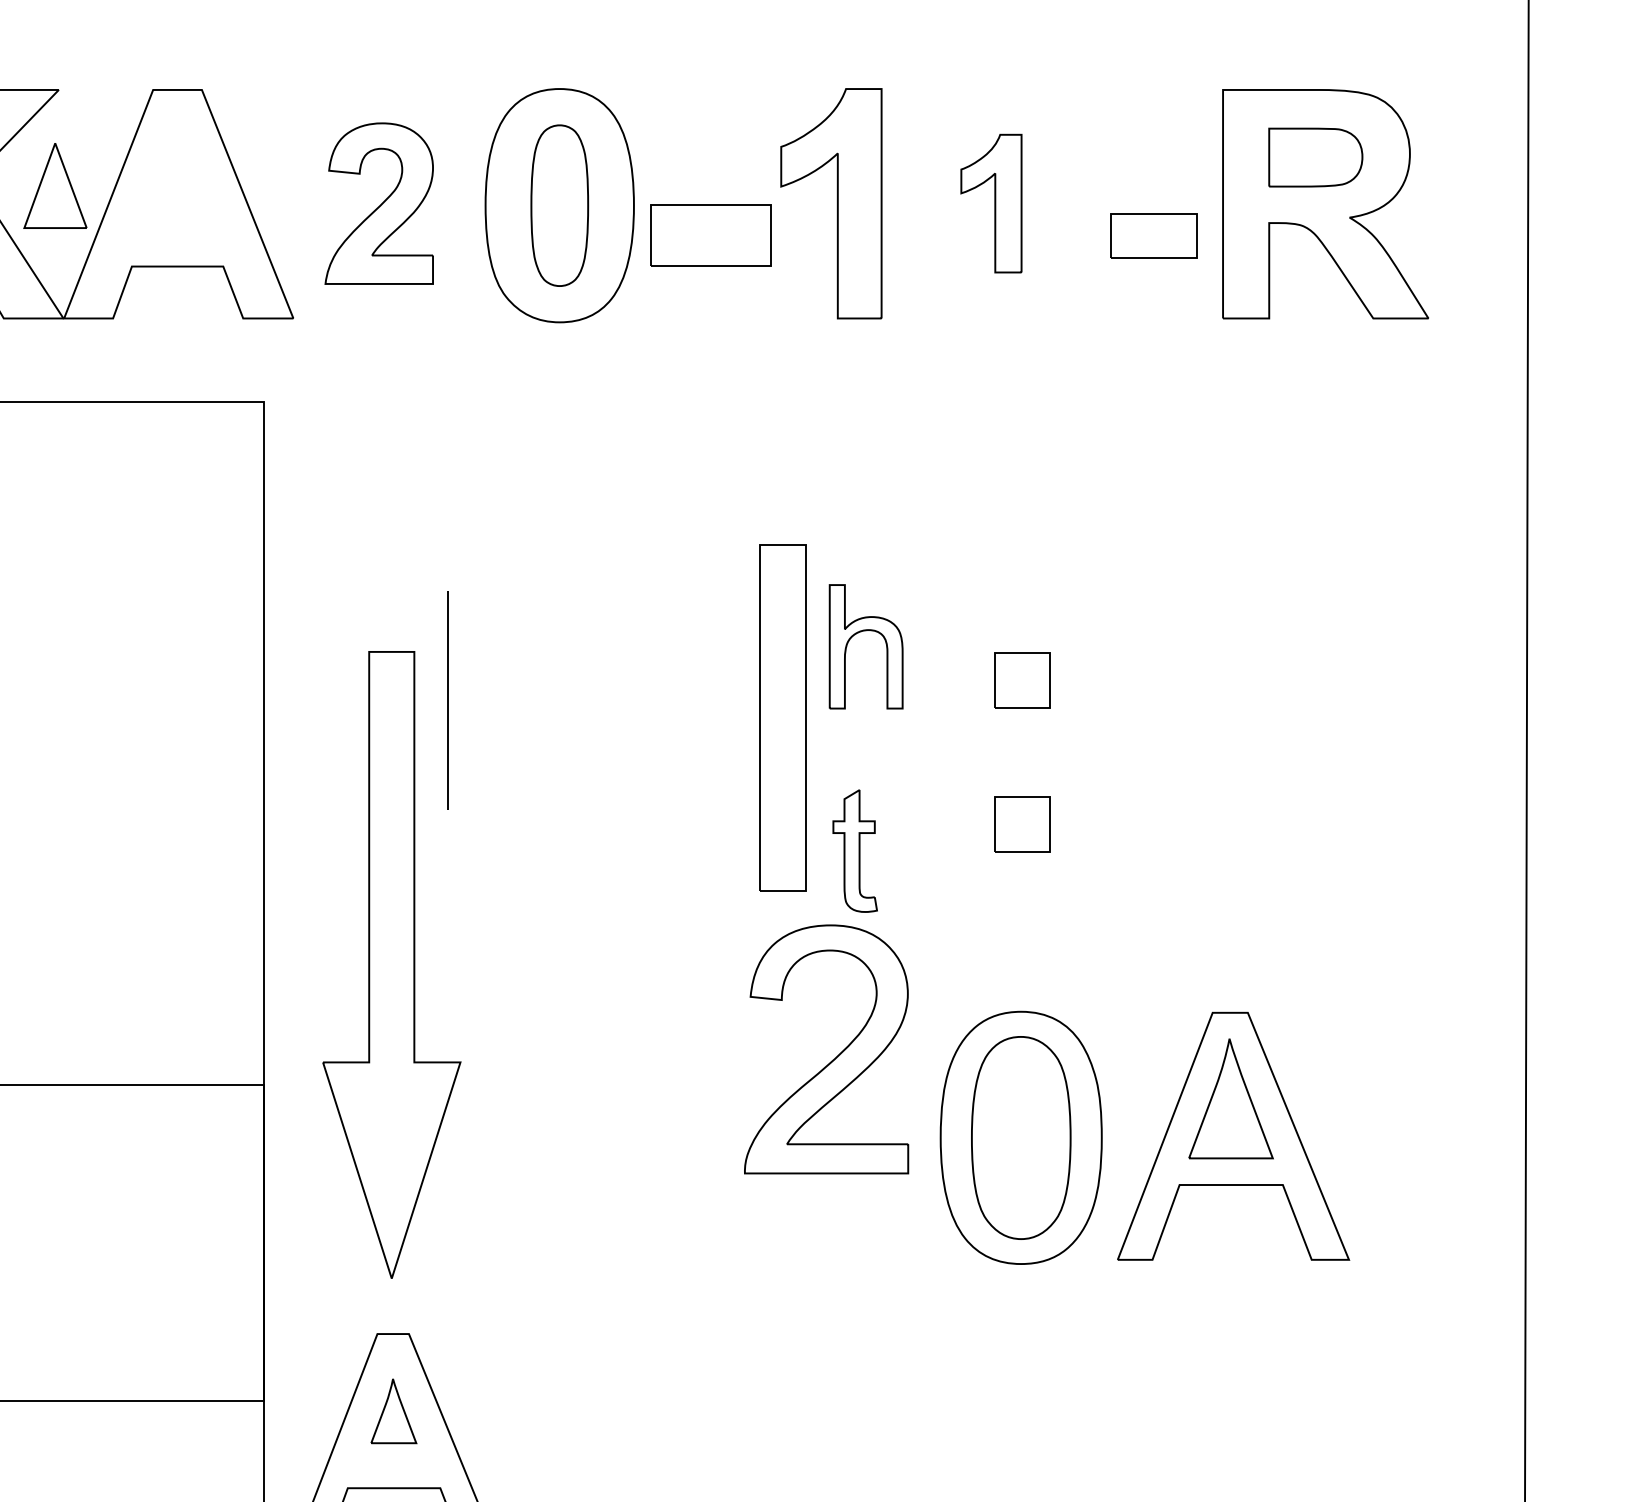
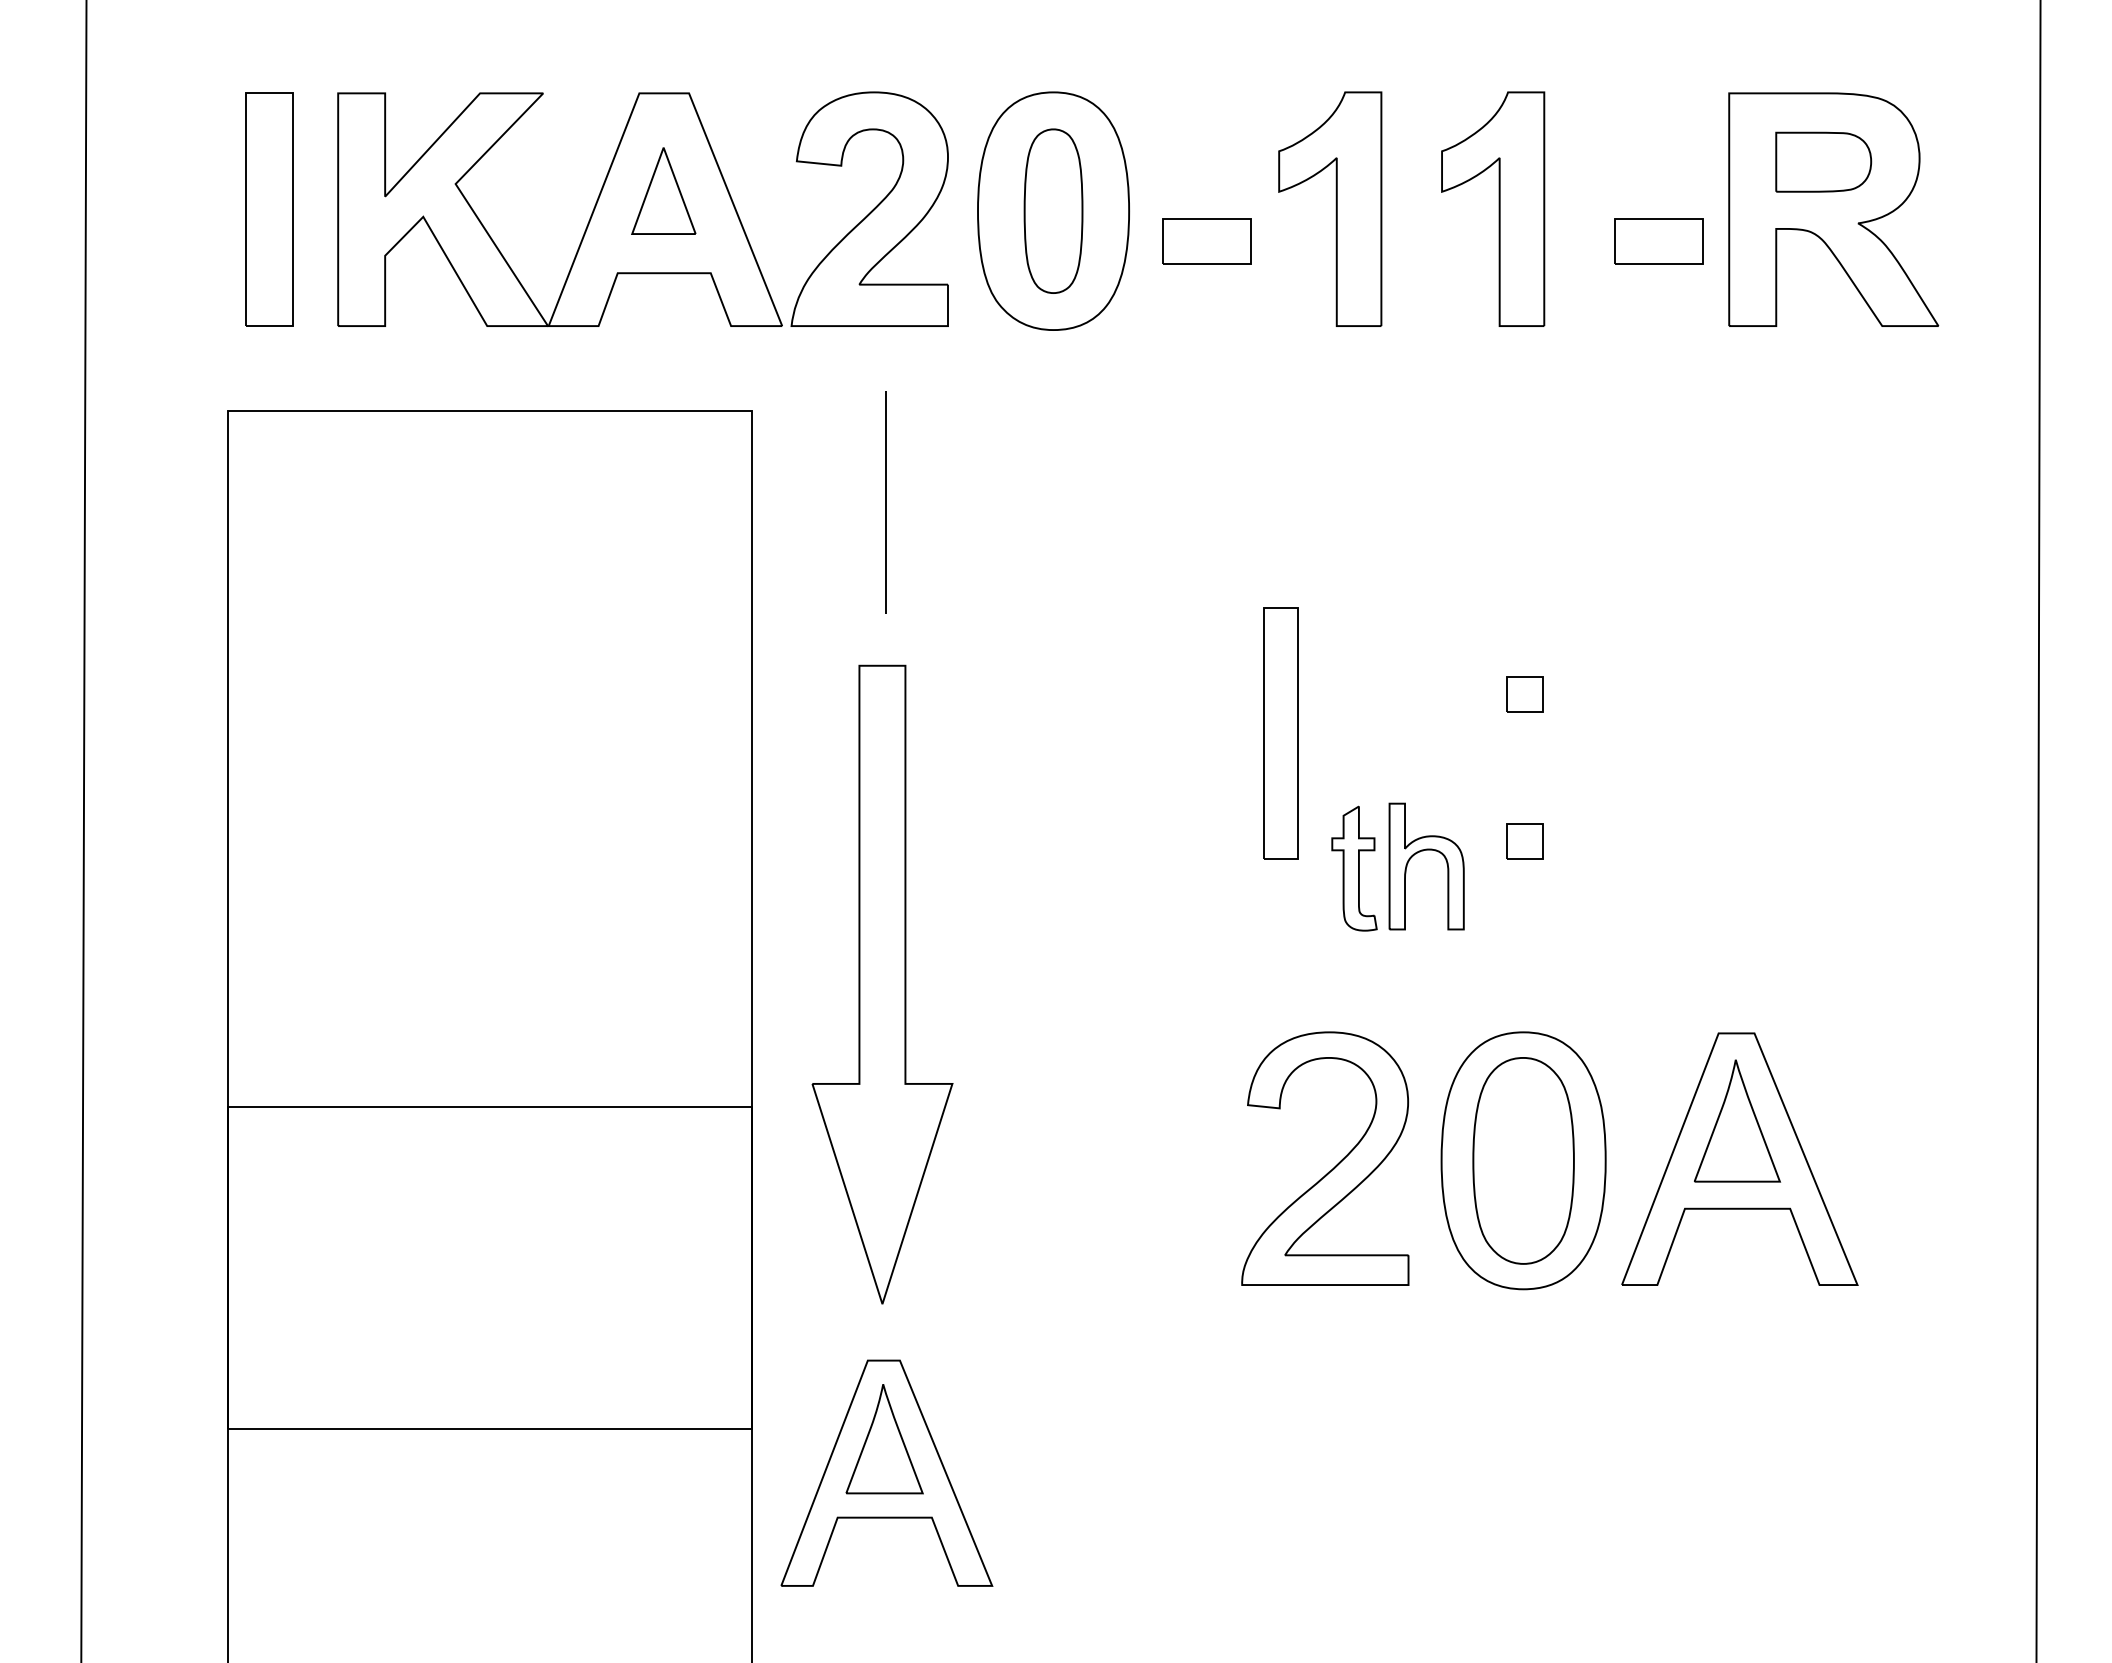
part: (55, 185) -> (663, 190), moved
part: (379, 203) -> (869, 208), size x1.43
part: (991, 203) -> (1493, 208), size x1.67
part: (709, 235) -> (1206, 241), size x0.71
part: (860, 632) -> (1420, 852), moved
part: (1022, 680) -> (1524, 694), size x0.62
line: (446, 700) -> (885, 502), moved
part: (782, 718) -> (1280, 733), size x0.71
part: (1022, 824) -> (1524, 841), size x0.62
part: (835, 1057) -> (1334, 1166), moved
part: (393, 1411) -> (884, 1439), size x1.67

